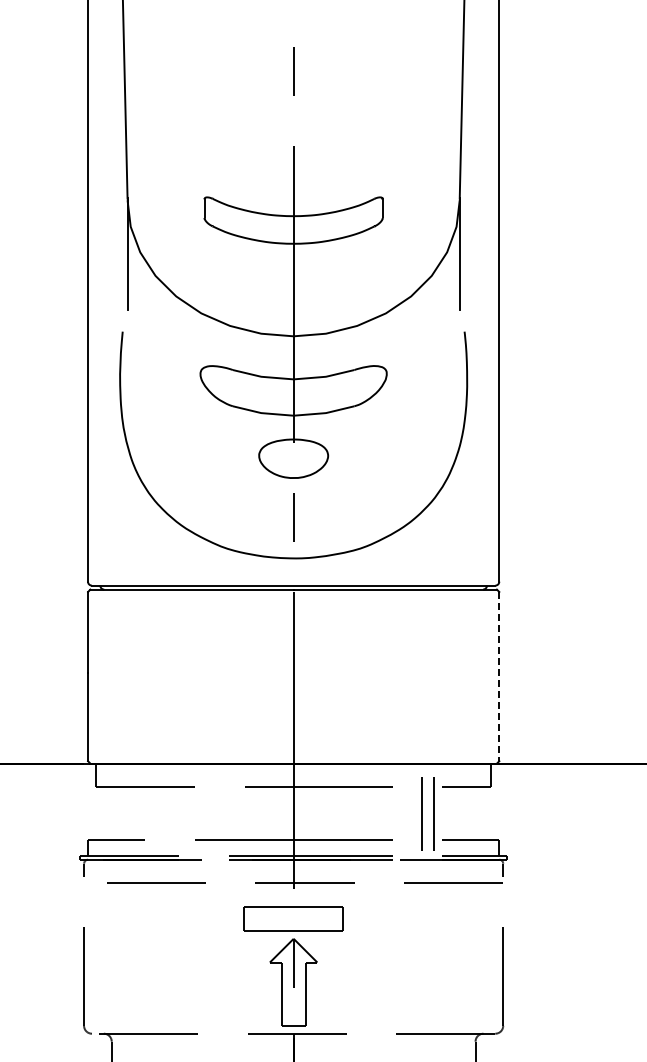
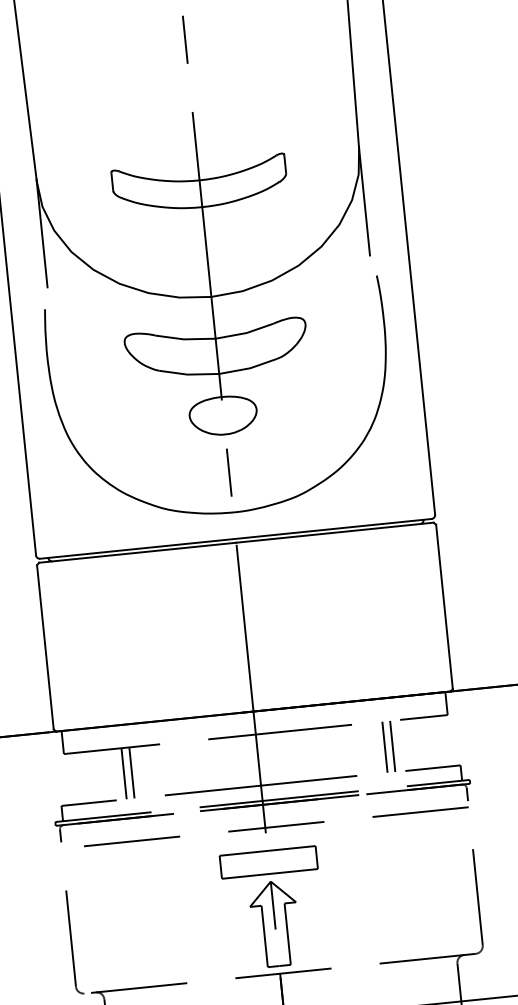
line: (499, 676) -> (444, 606), dashed -> solid
line: (155, 813) -> (124, 773), added
line: (163, 813) -> (132, 772), added
part: (427, 813) -> (388, 746), size x0.71

